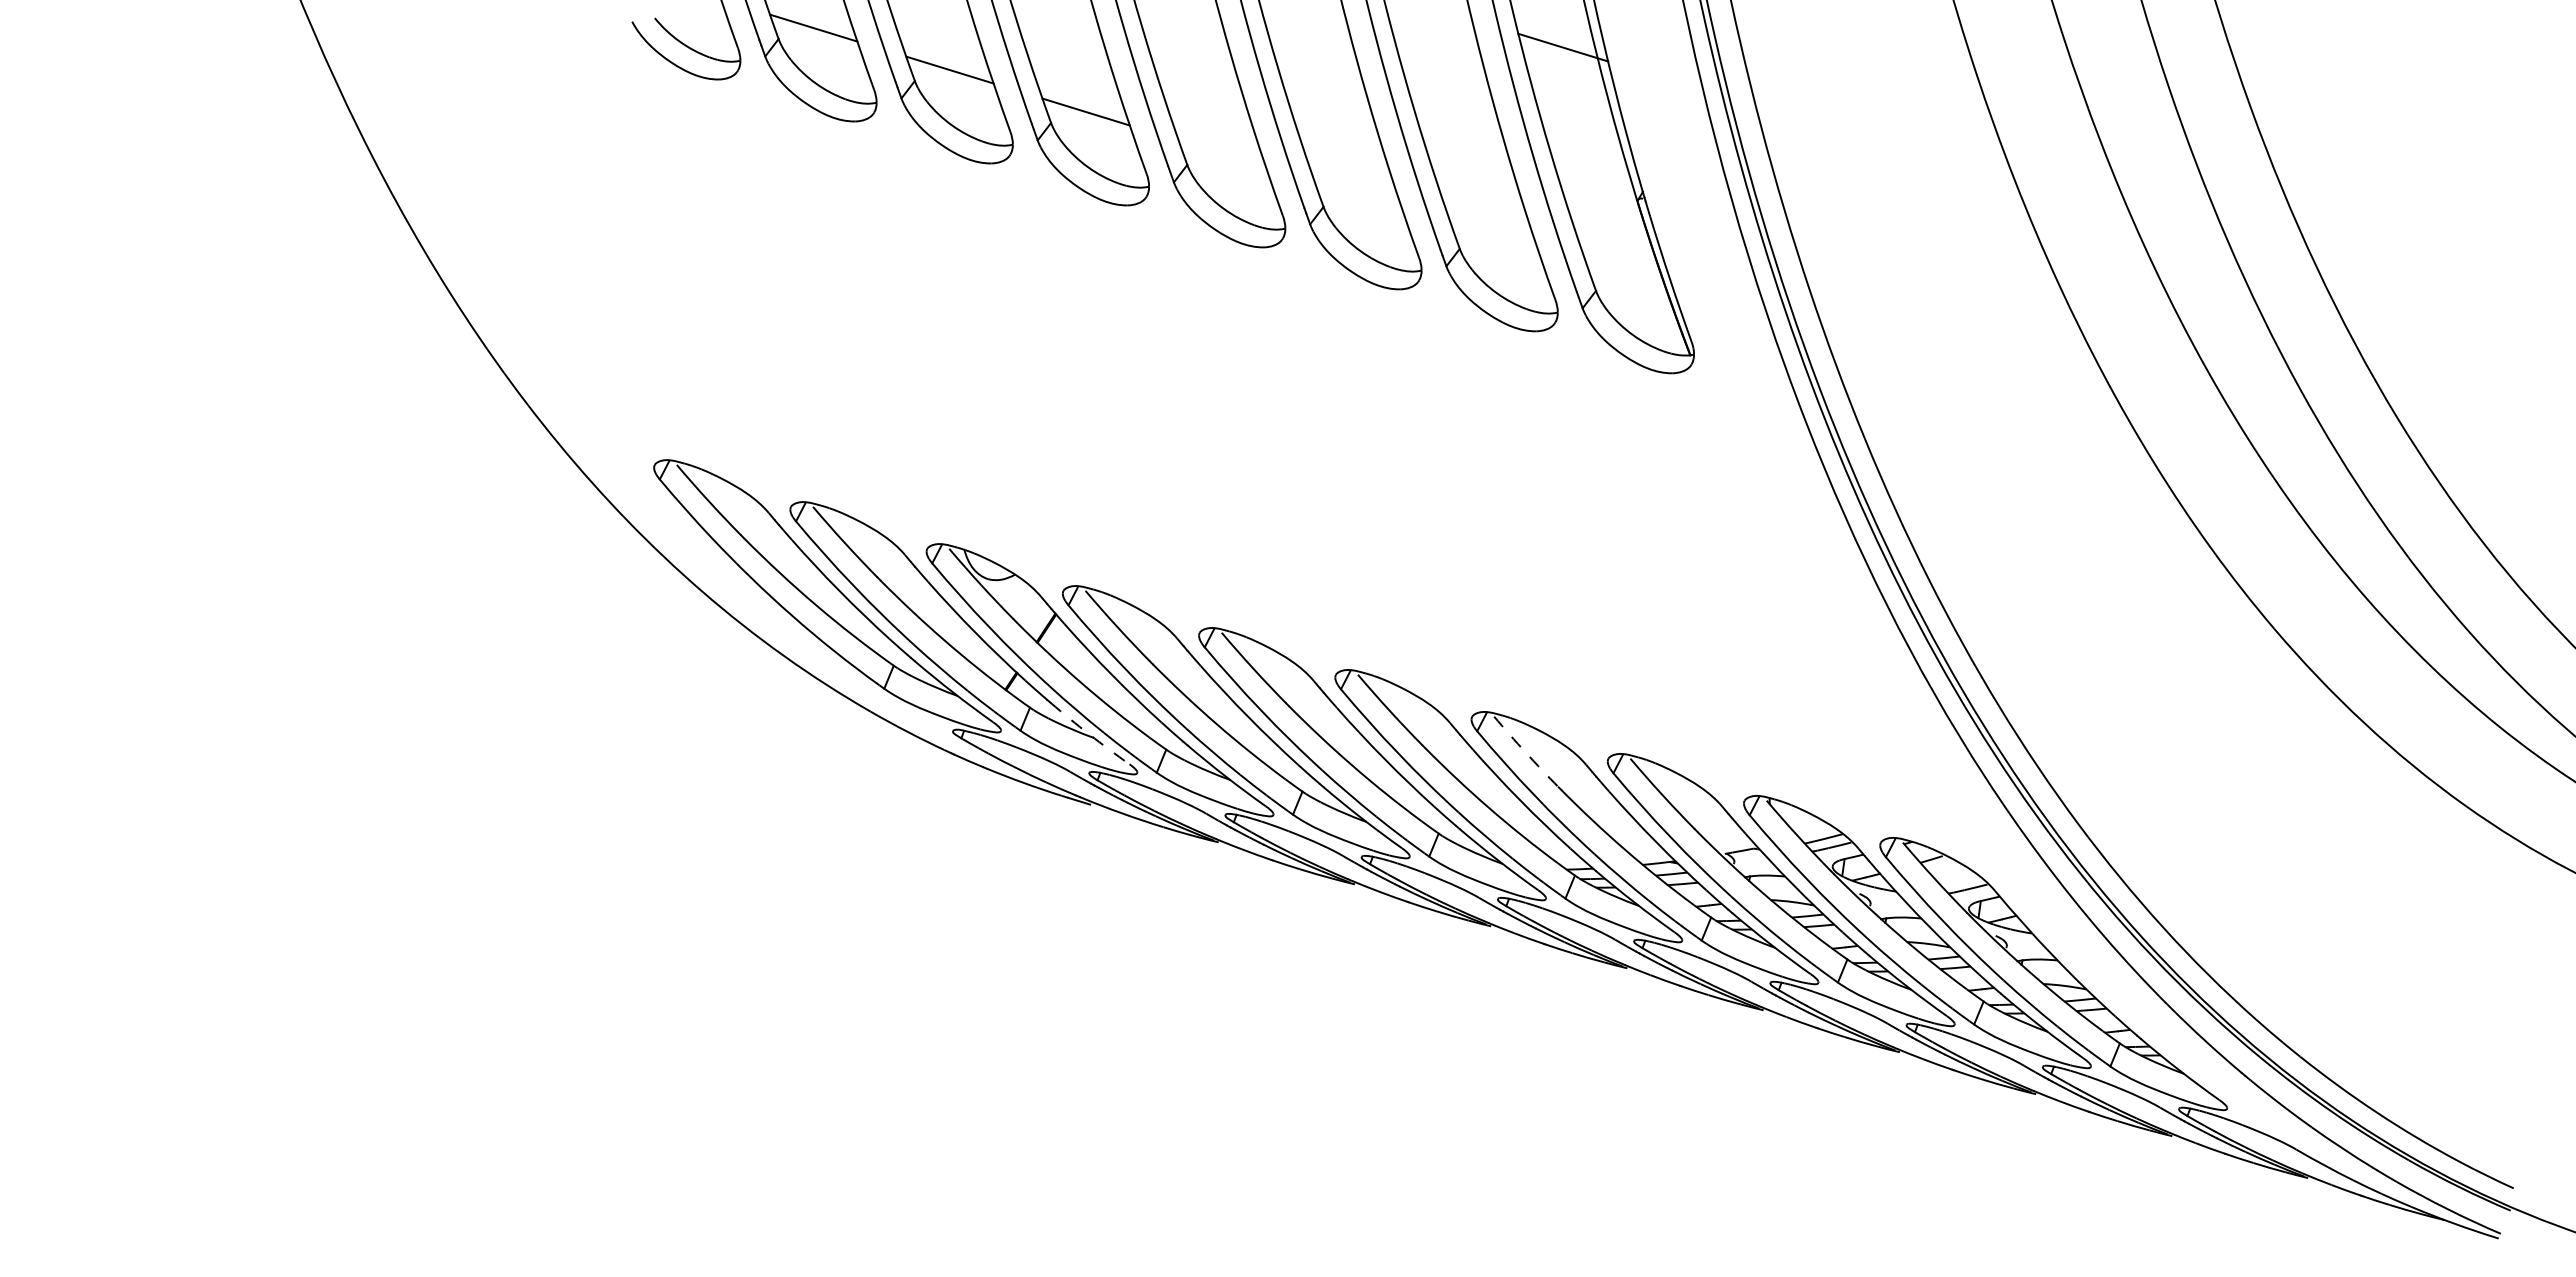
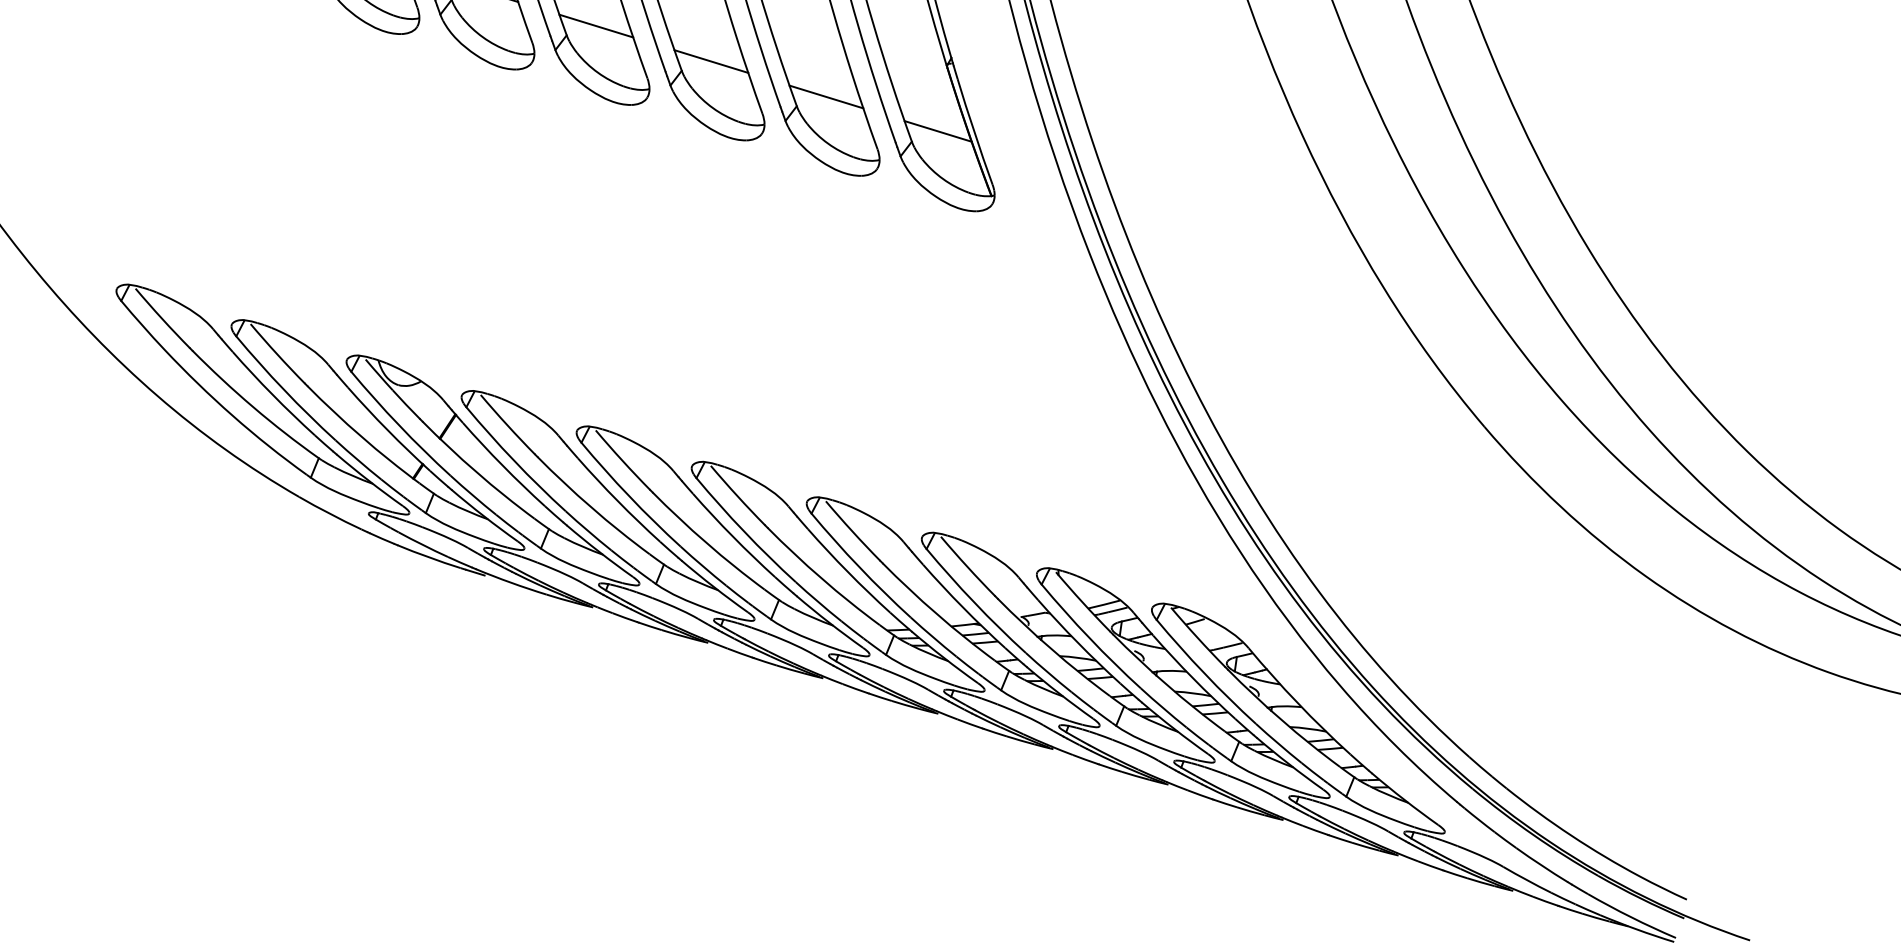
line: (1222, 153) -> (596, 25), added
line: (1358, 195) -> (711, 61), added
line: (1494, 237) -> (826, 96), added
line: (1627, 278) -> (938, 131), added
arc: (1089, 734) -> (484, 516), dashed -> solid
arc: (1525, 752) -> (852, 531), dashed -> solid

